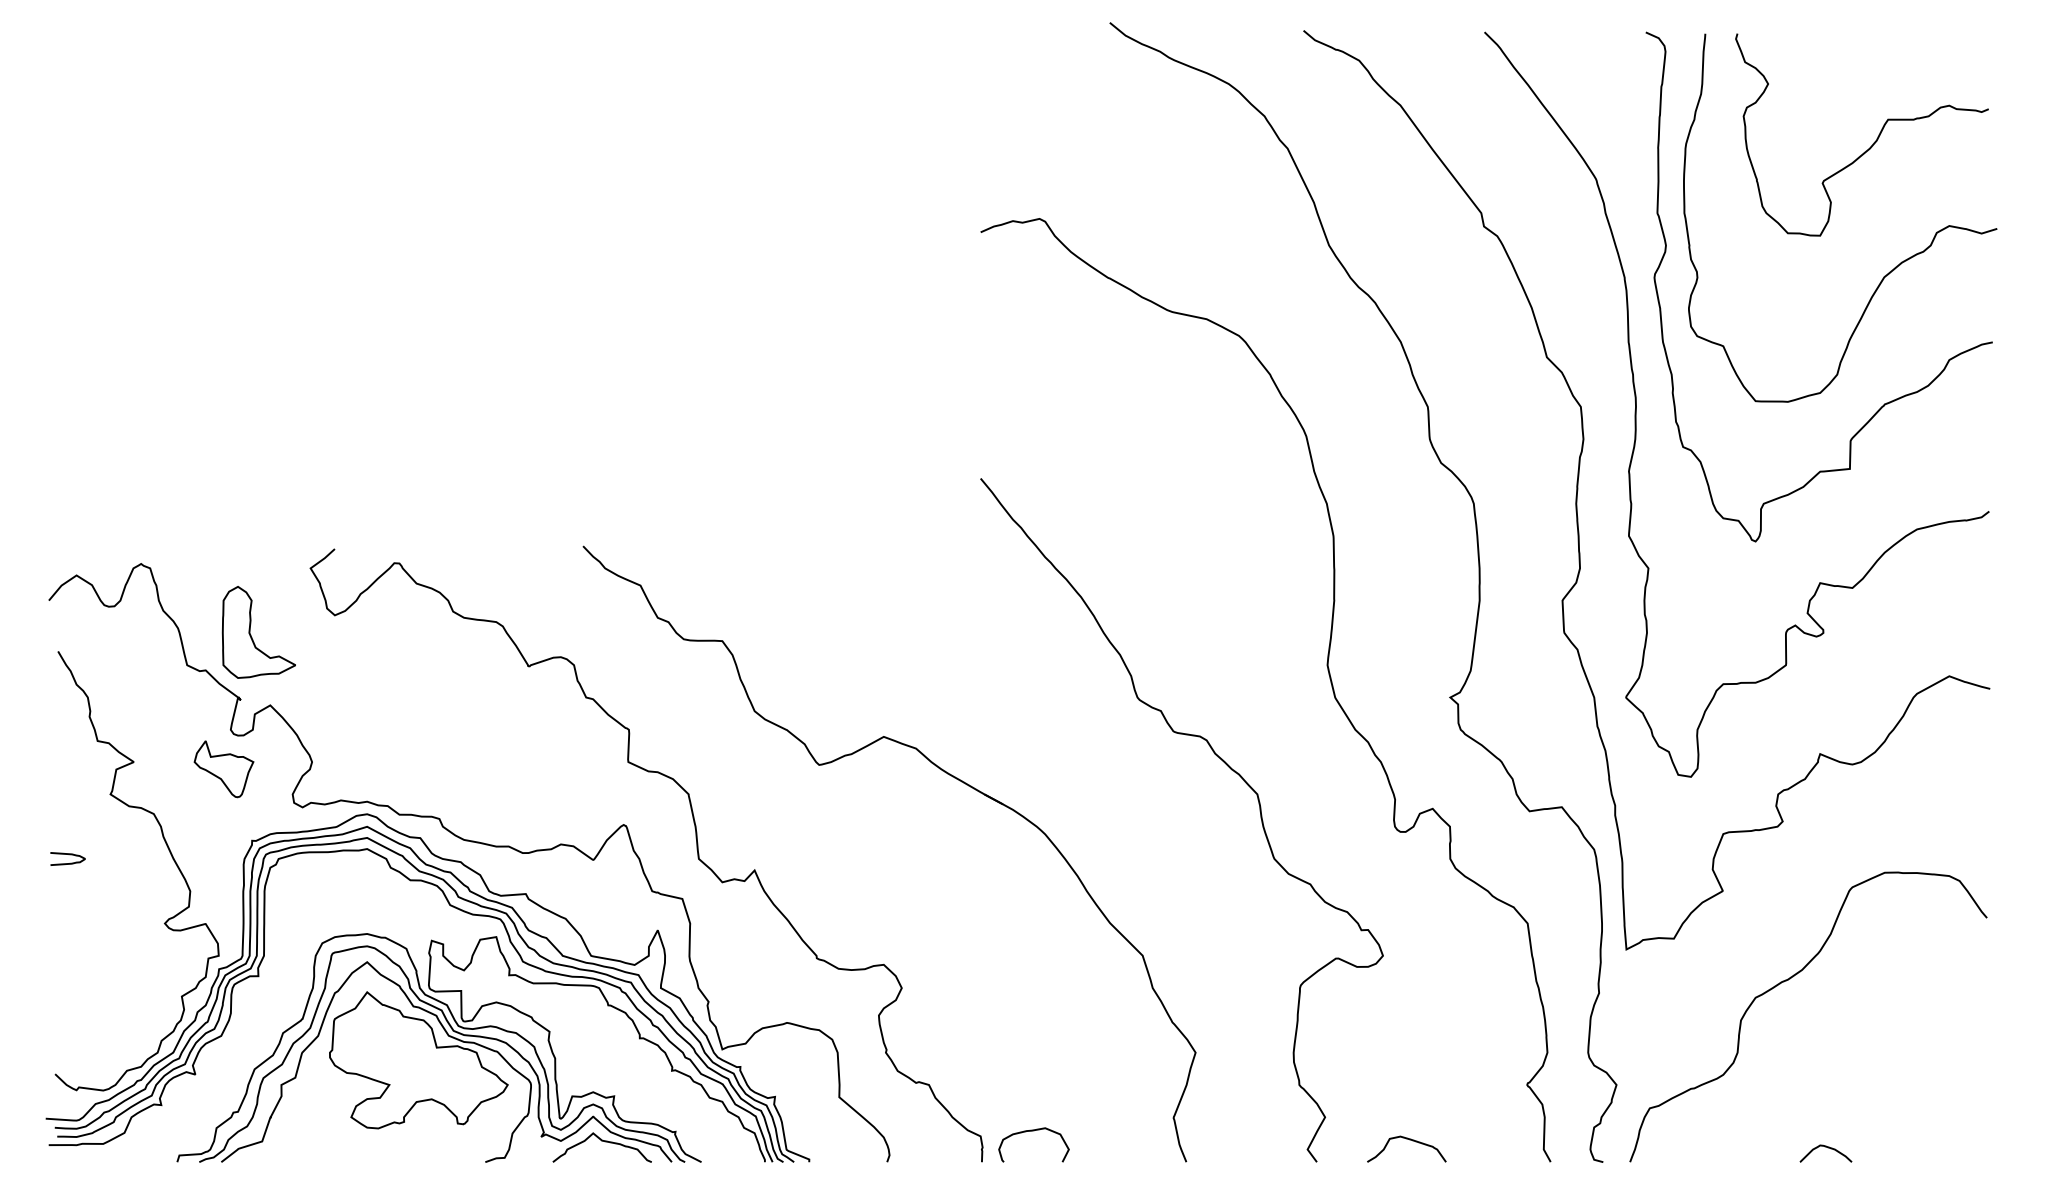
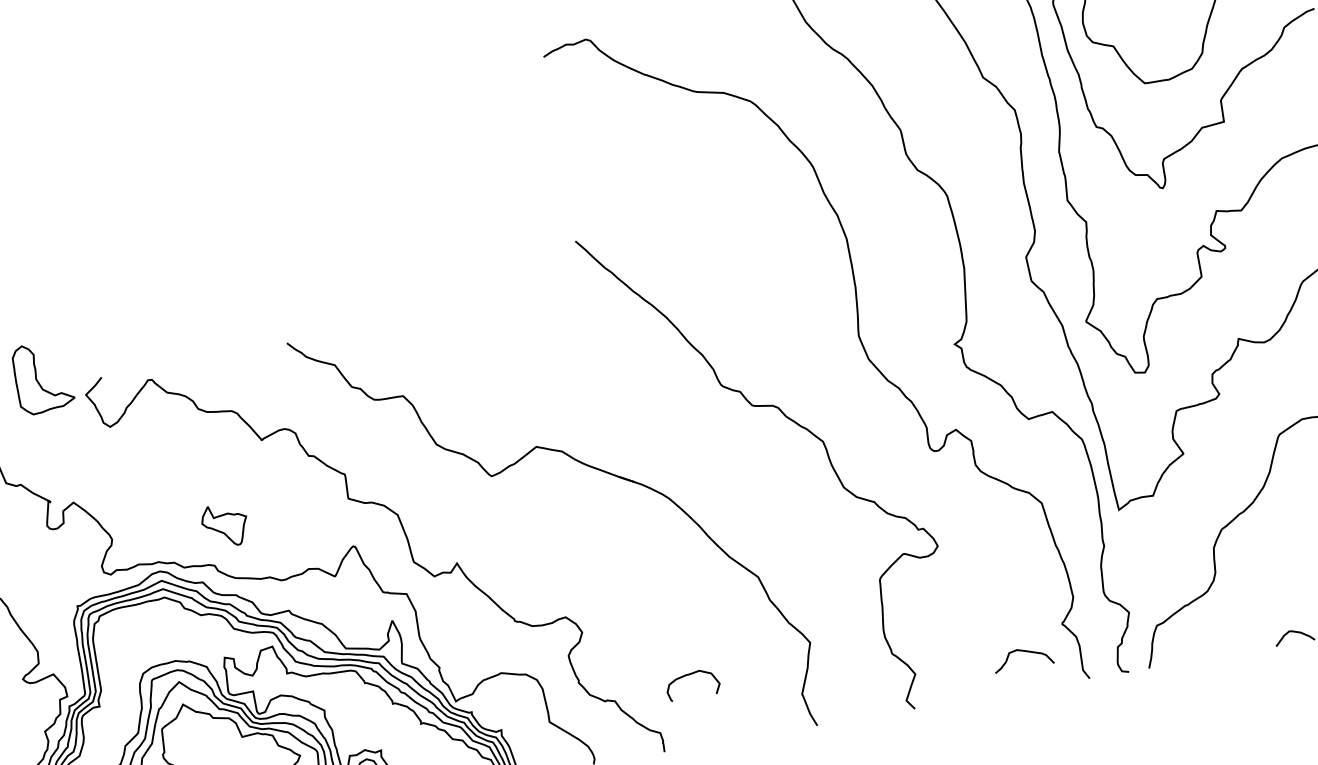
part: (251, 635) -> (38, 380), moved
part: (223, 769) -> (224, 525), moved
curve: (1033, 1131) -> (690, 674), moved
curve: (1409, 1140) -> (1024, 651), moved

